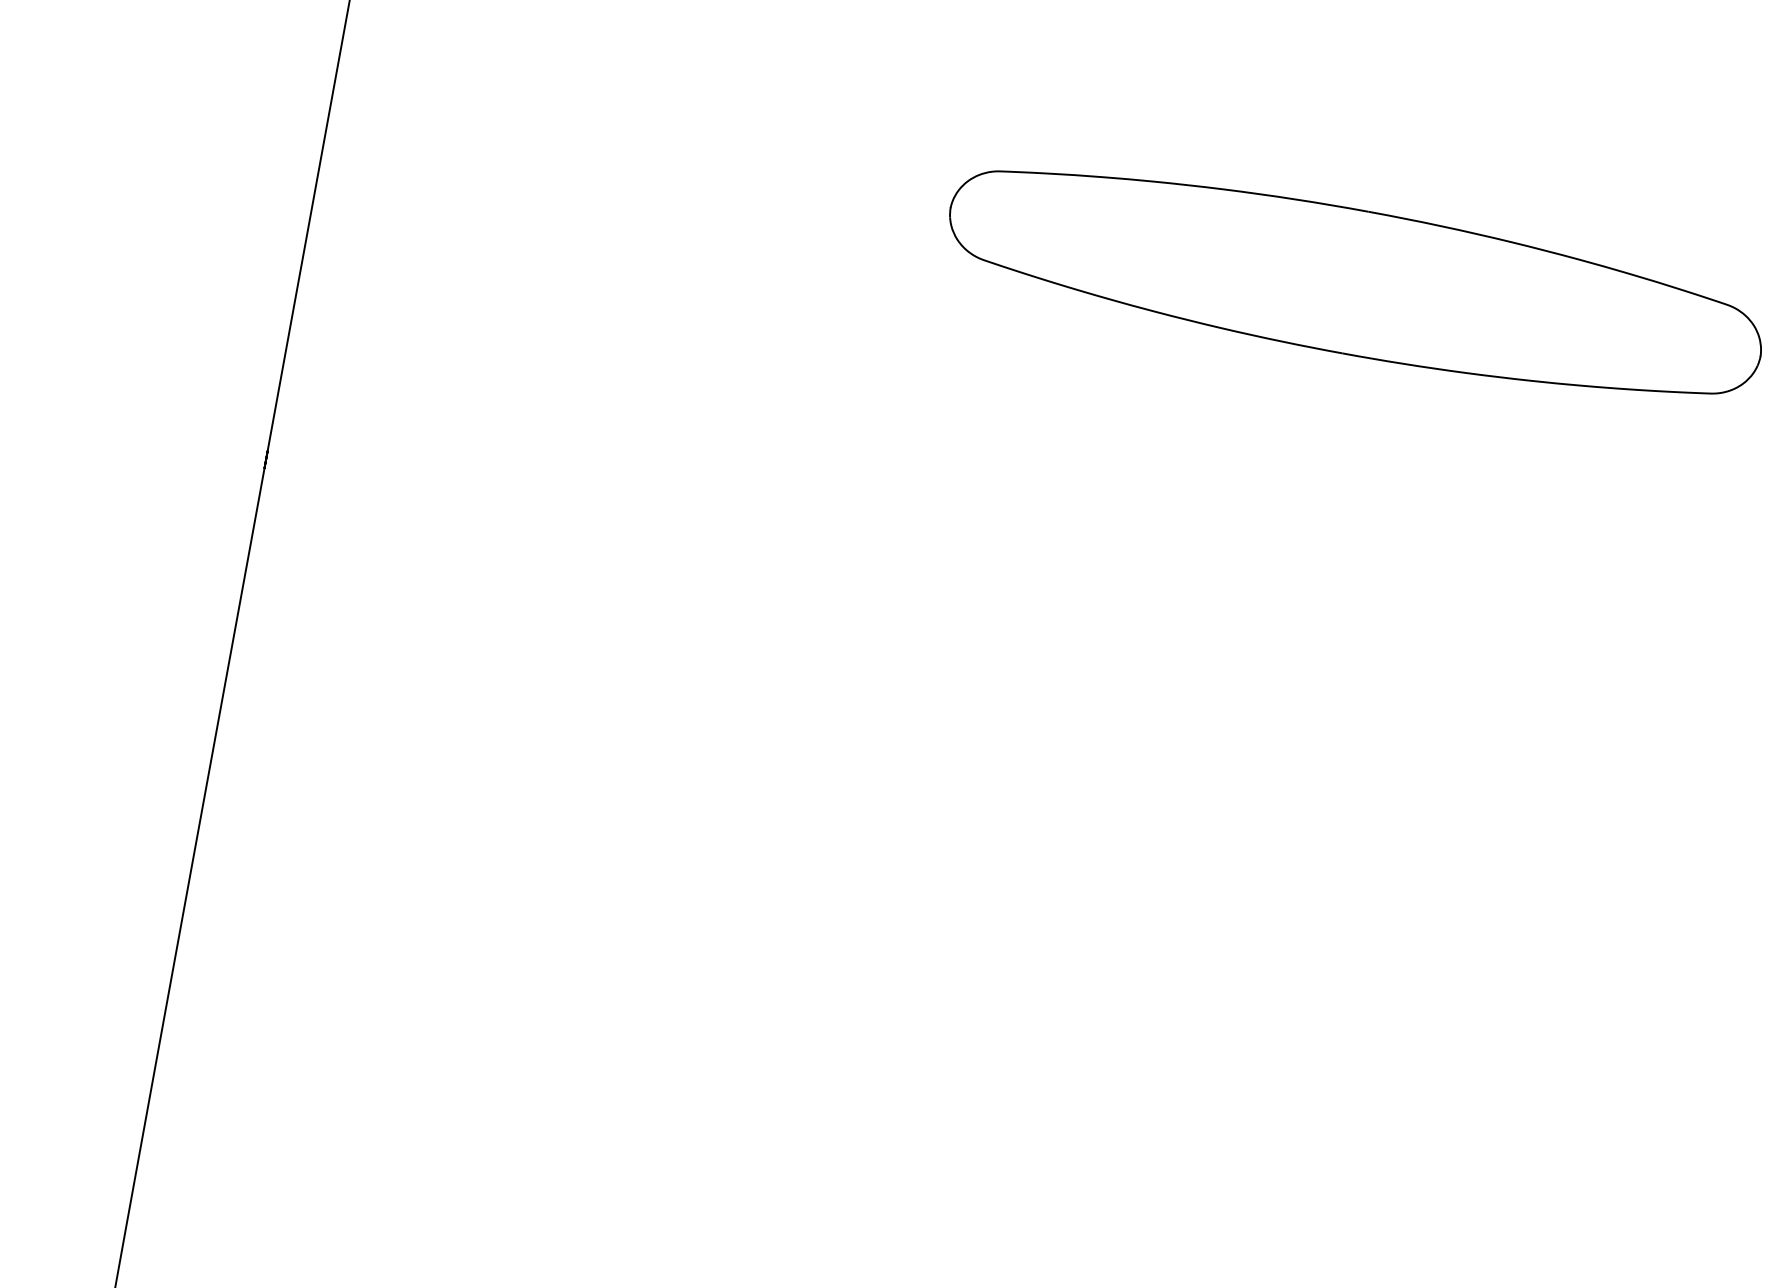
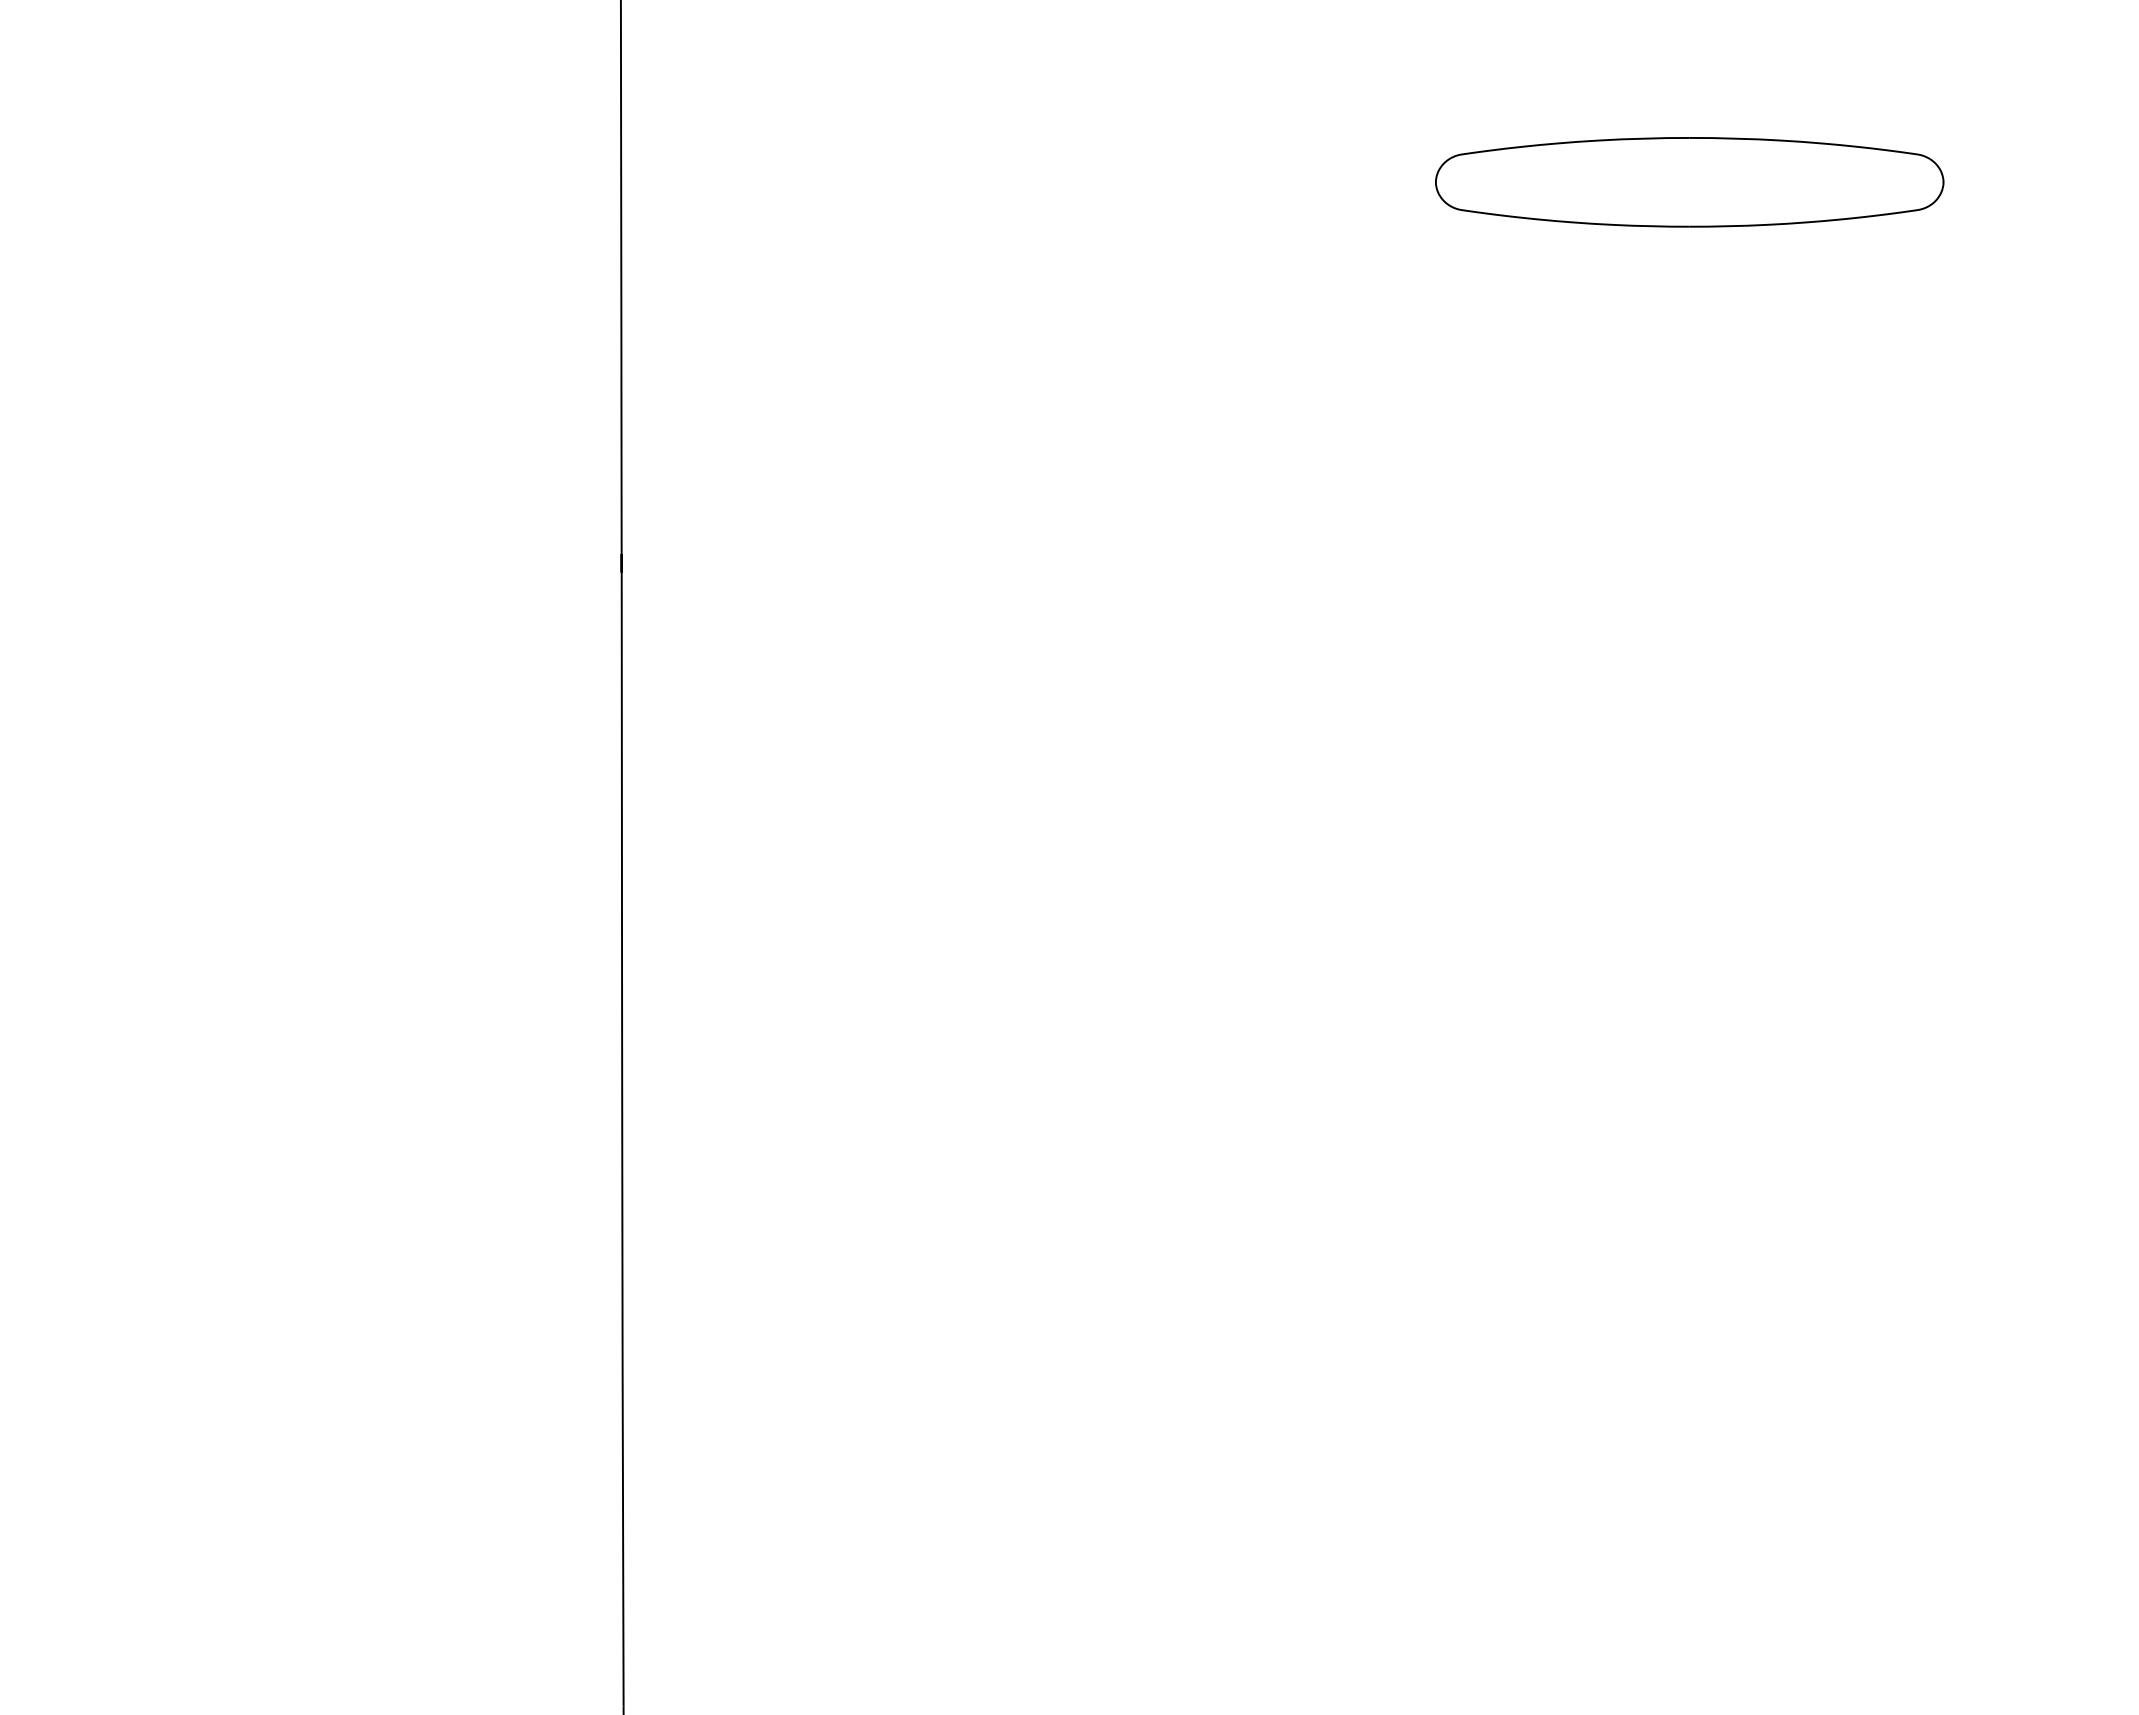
part: (1355, 282) -> (1689, 182), size x0.6

